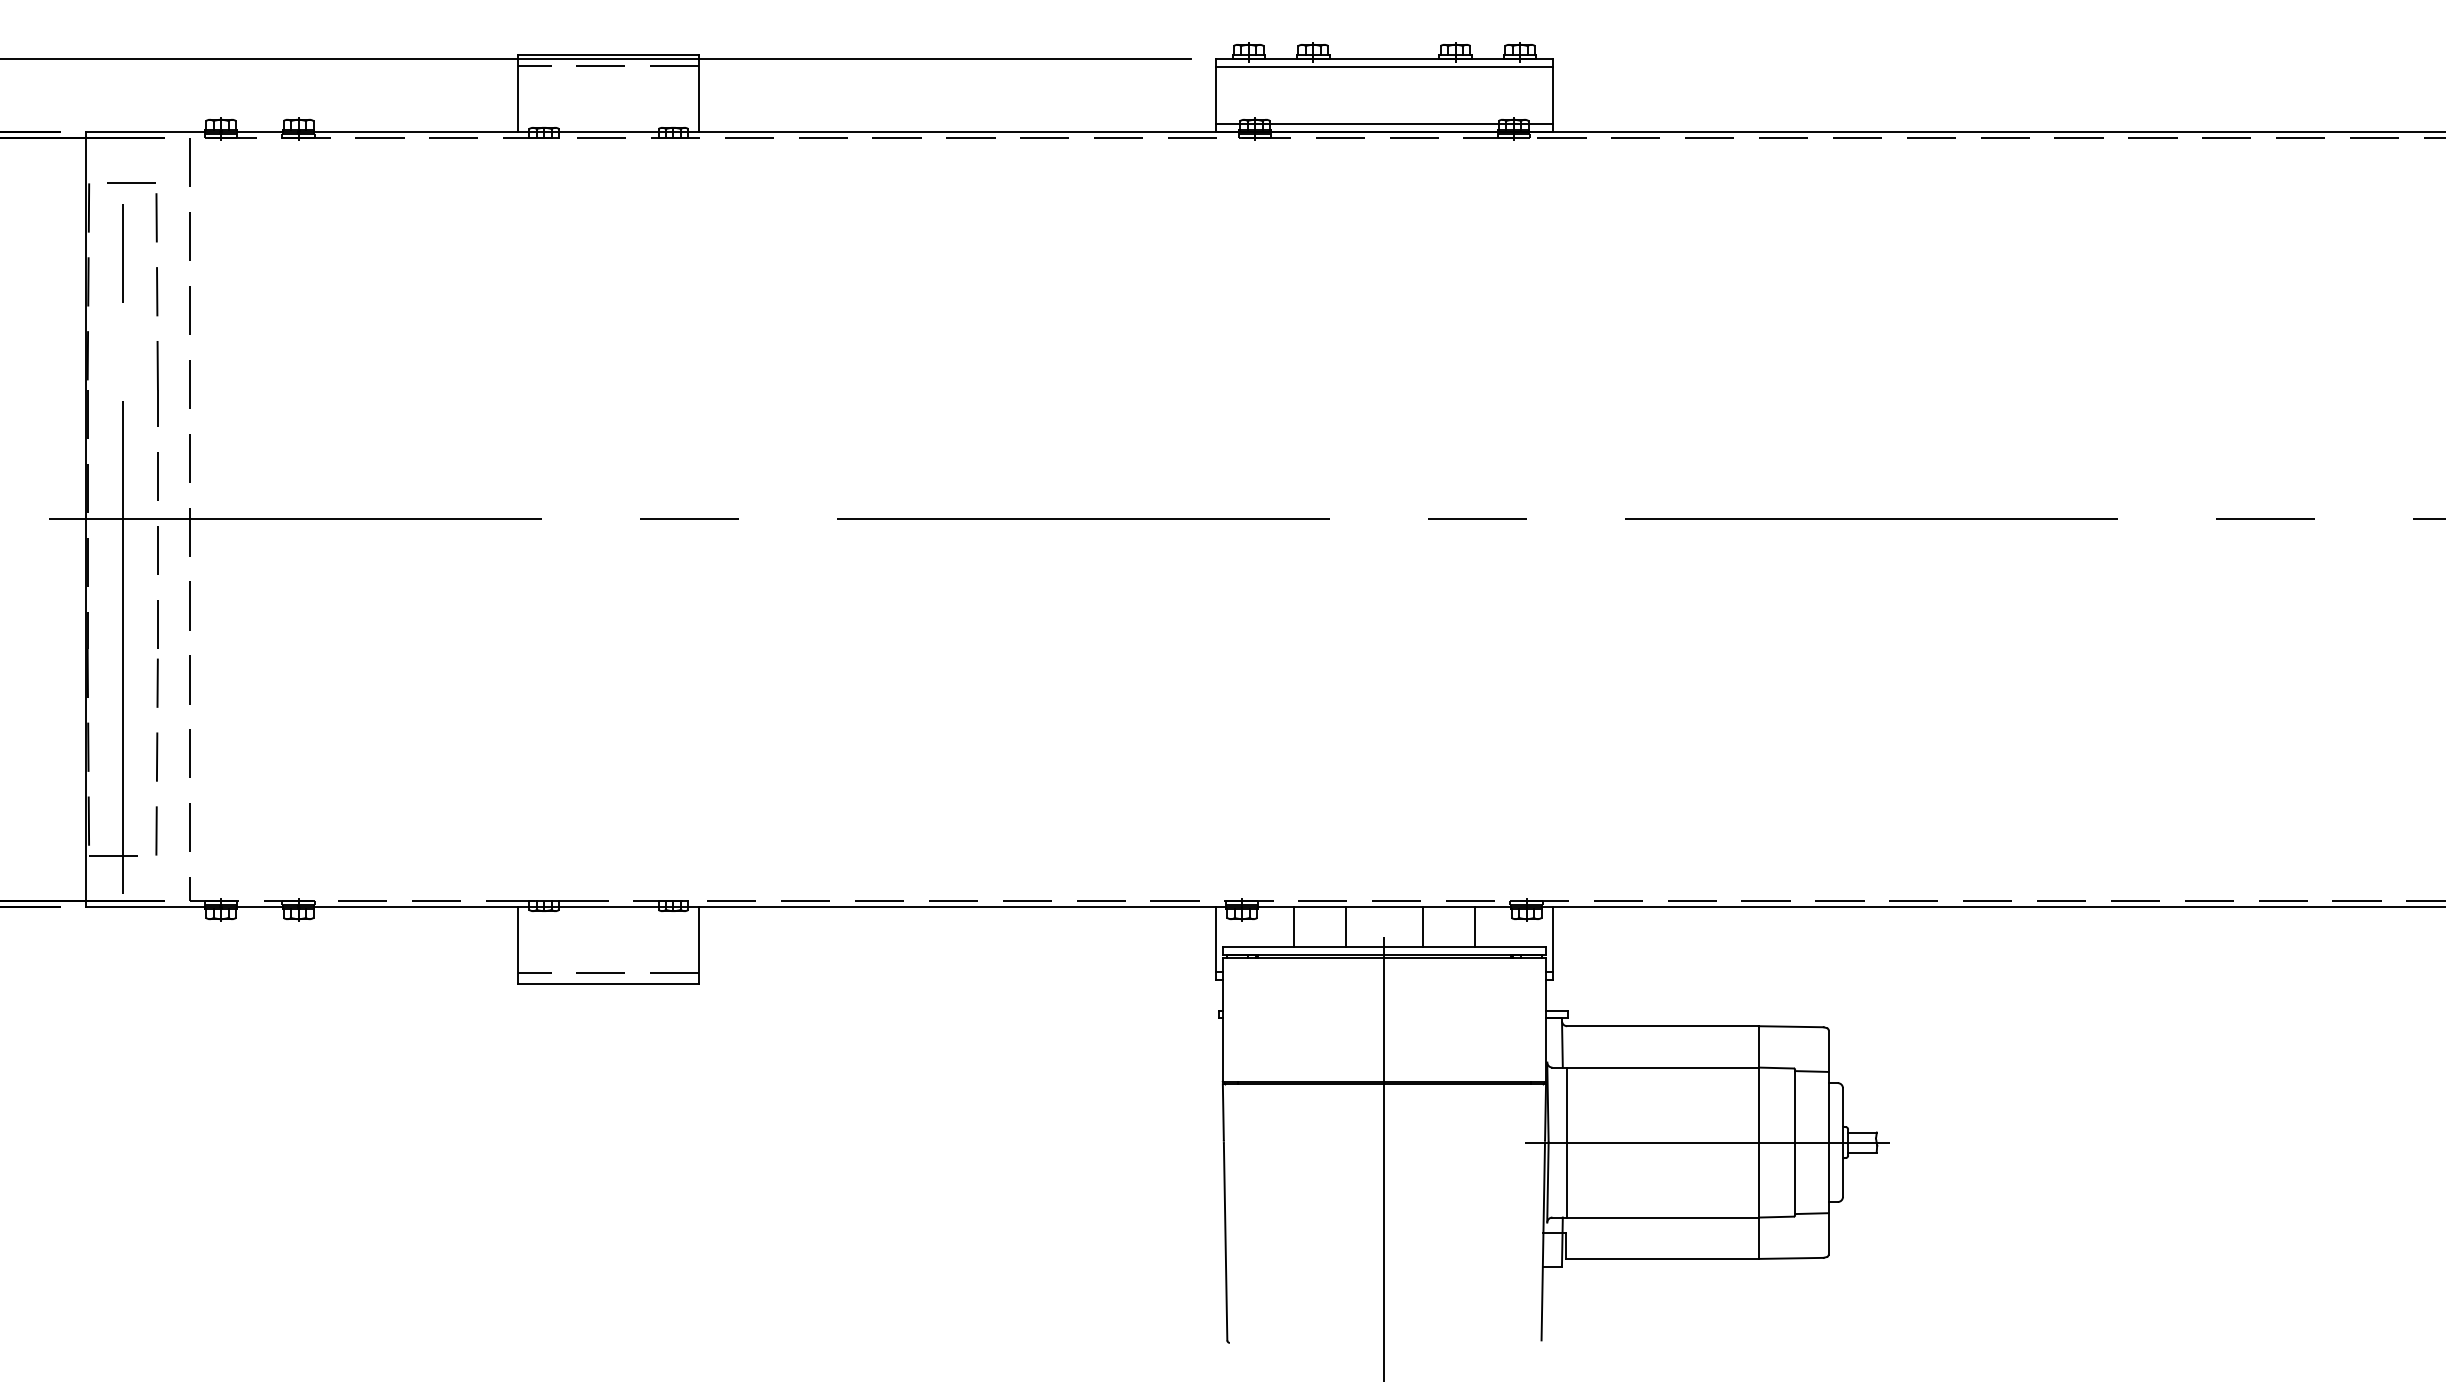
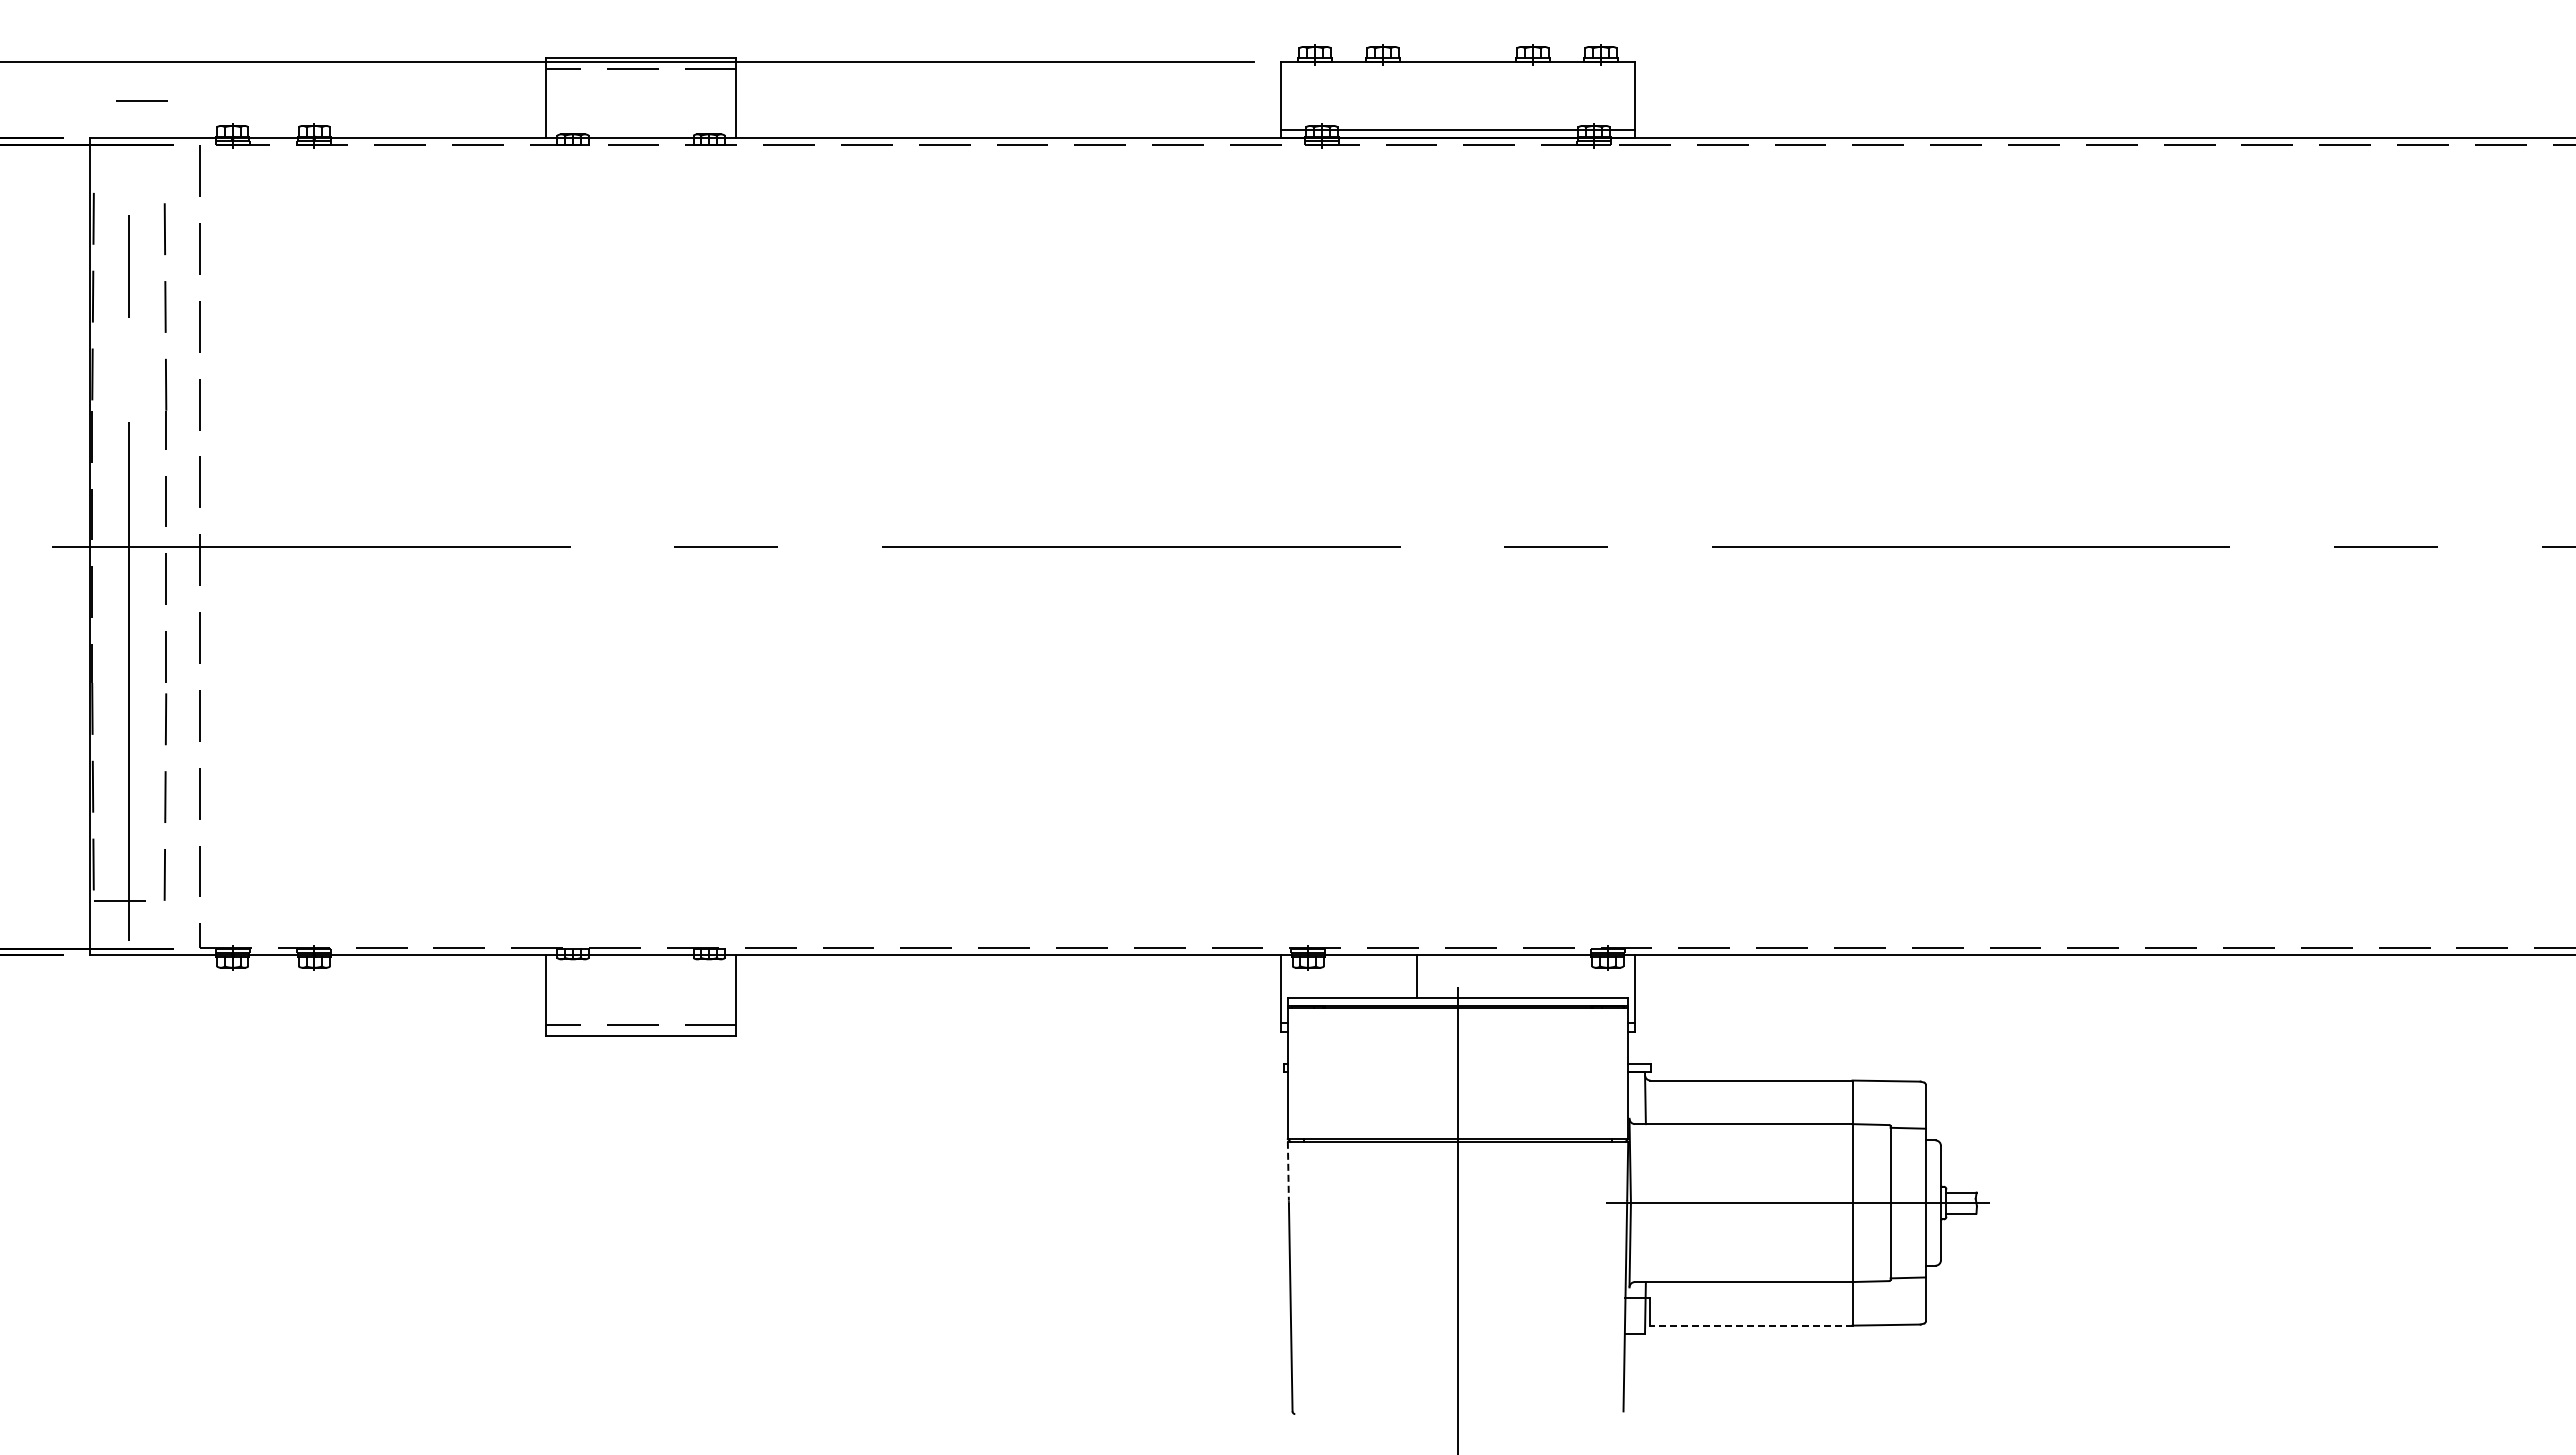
line: (1384, 67) -> (1458, 70), removed
line: (131, 183) -> (141, 100), moved
line: (1293, 927) -> (1362, 976), removed
line: (1422, 927) -> (1498, 976), removed
line: (1475, 927) -> (1553, 976), removed
line: (1223, 1112) -> (1288, 1171), solid -> dashed
line: (1567, 1142) -> (1650, 1203), removed
line: (1662, 1258) -> (1750, 1325), solid -> dashed

